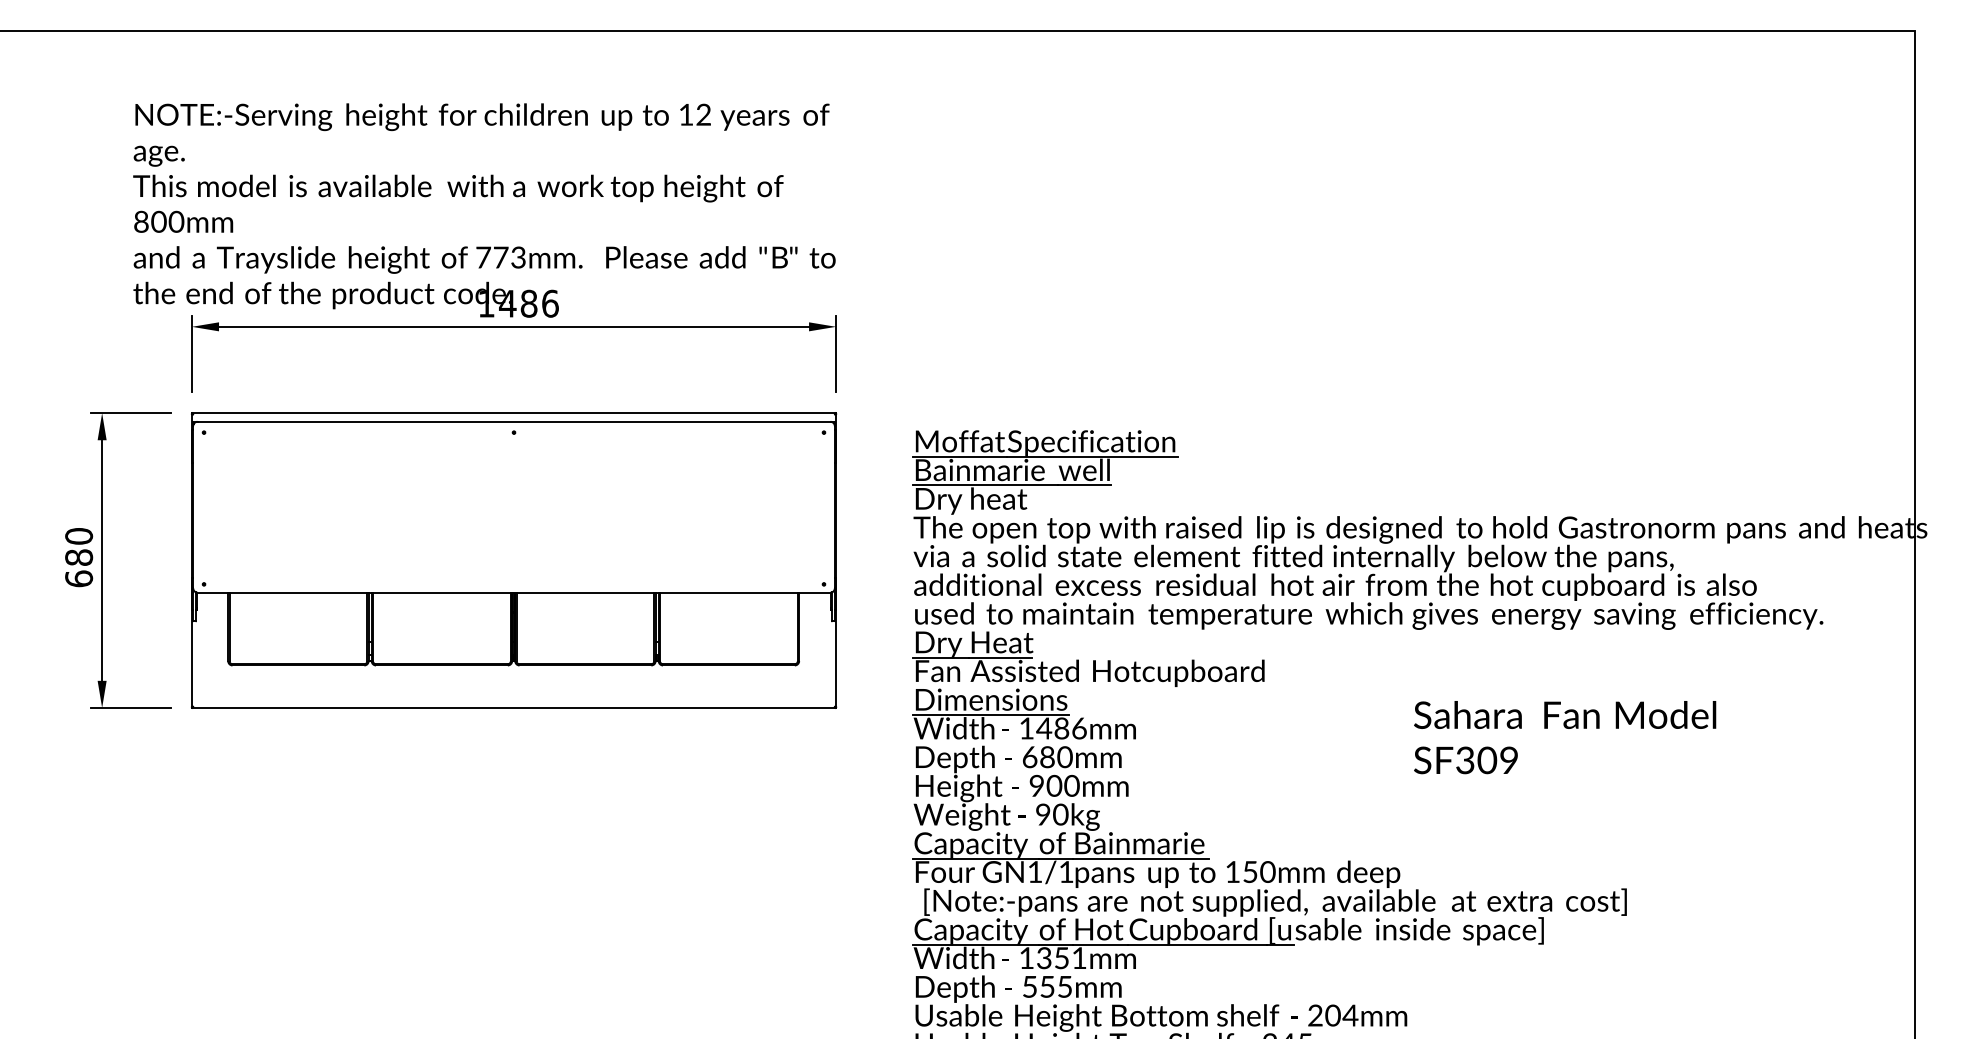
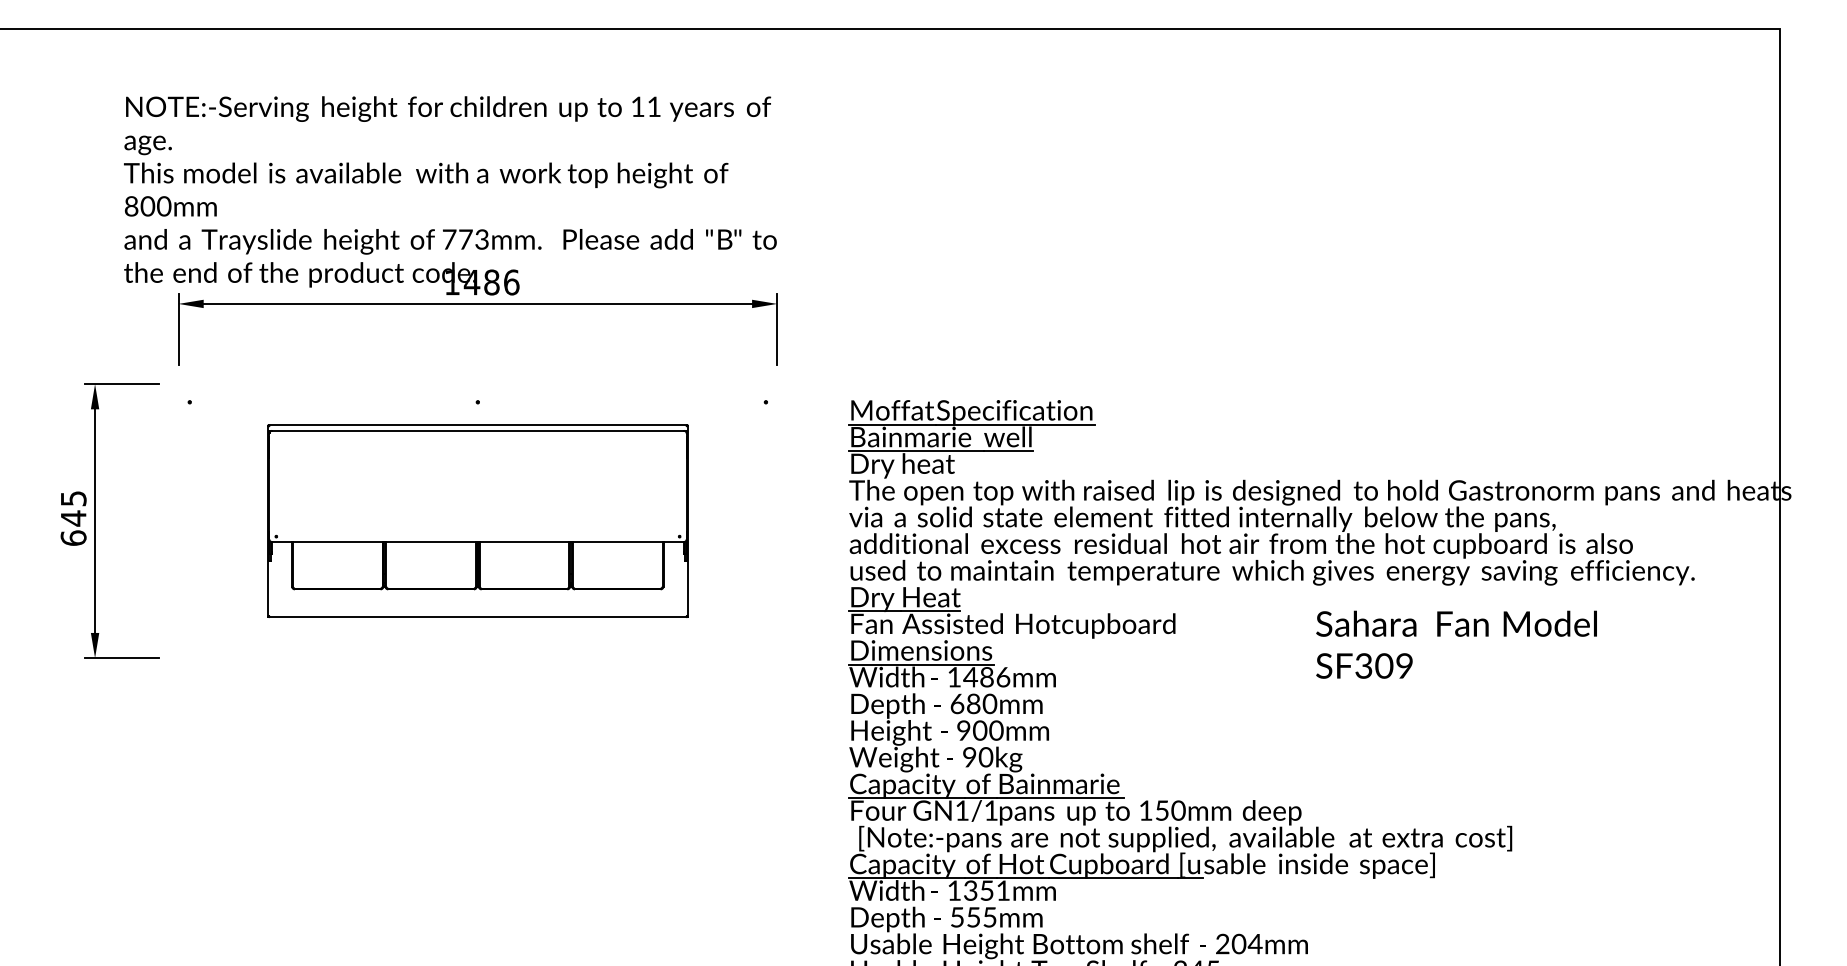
text: (703, 114) -> (653, 106), 12 -> 11
text: (79, 547) -> (74, 509), 680 -> 645
part: (514, 560) -> (478, 521), size x0.7
text: (1565, 737) -> (1456, 644), moved

